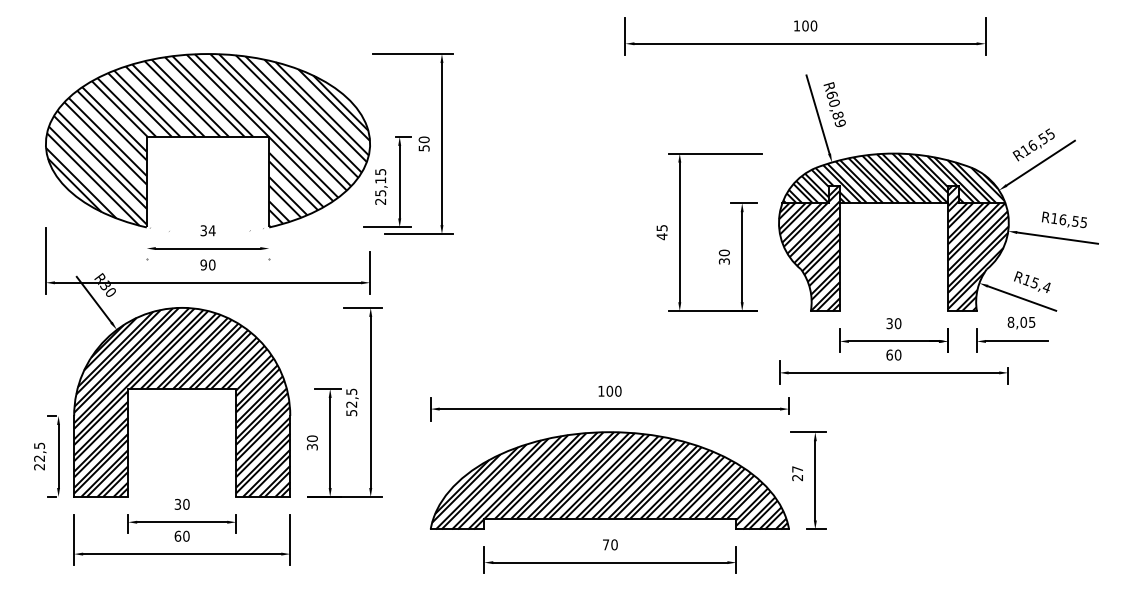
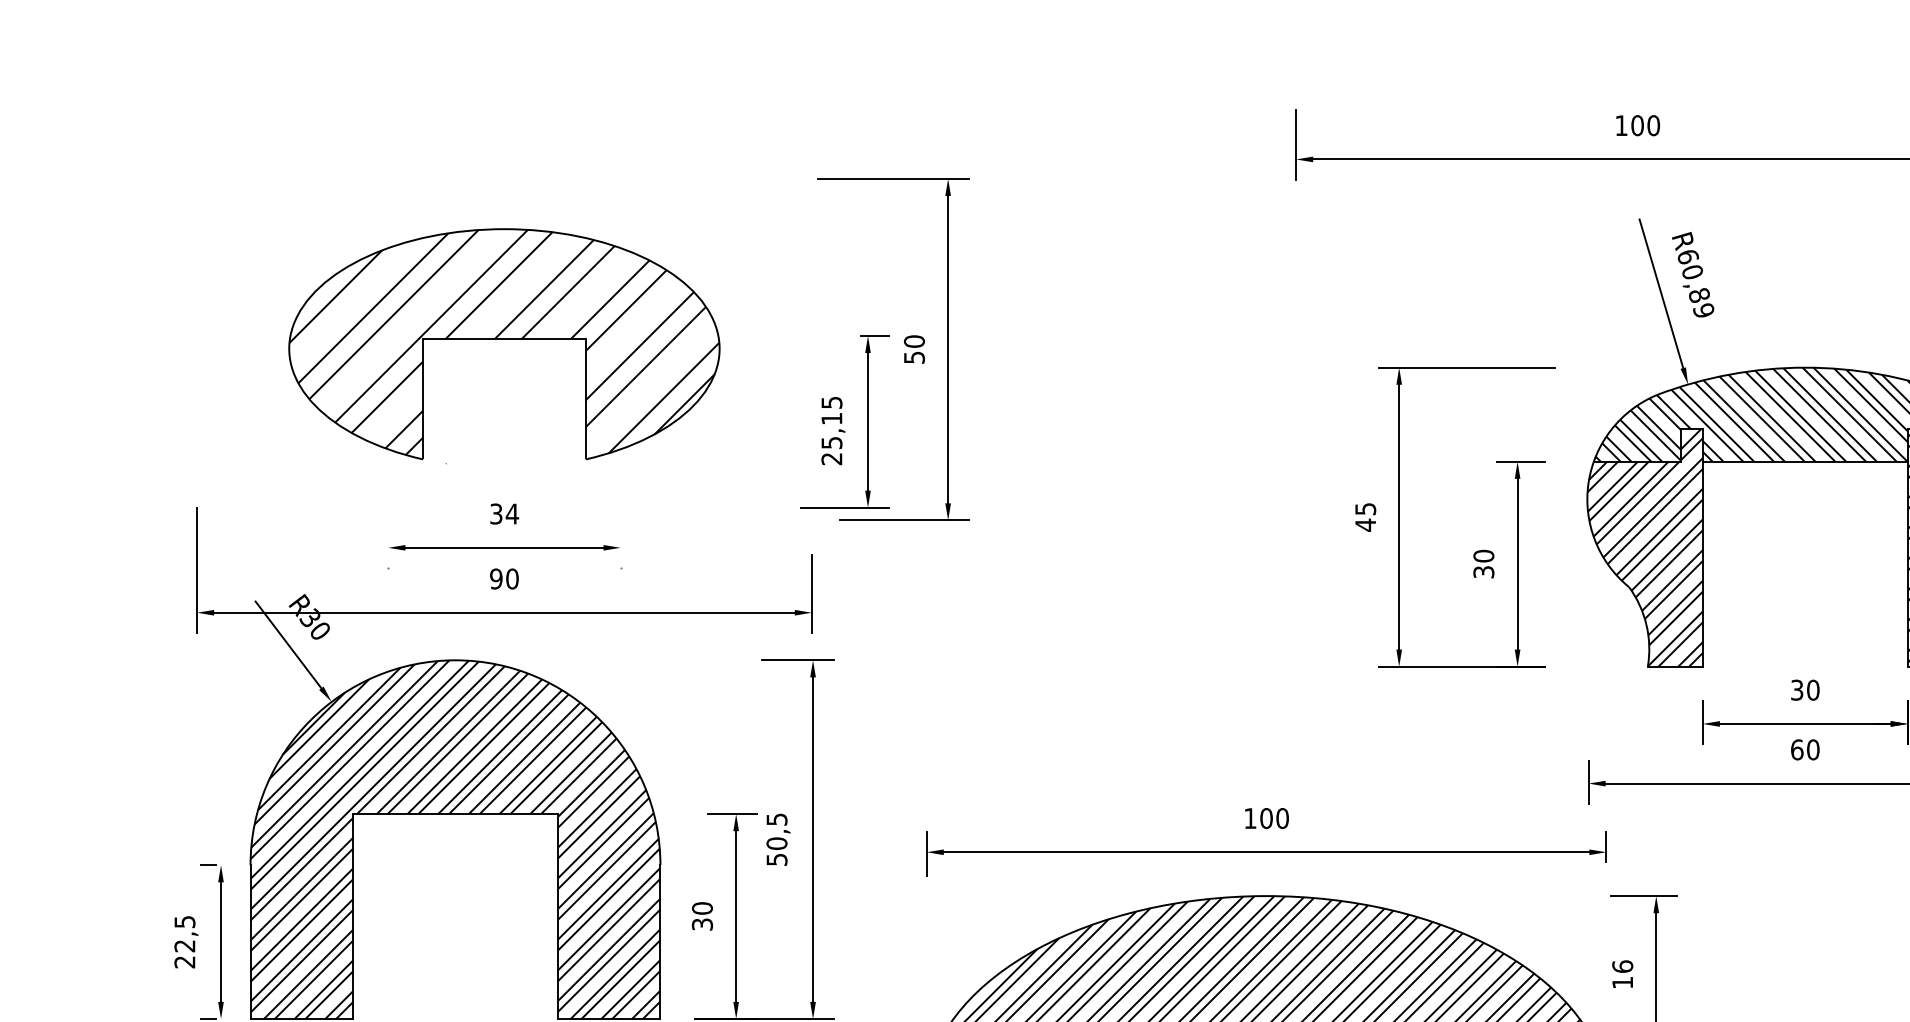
part: (207, 142) -> (503, 346), size x0.7
text: (351, 404) -> (776, 843), 52,5 -> 50,5
text: (797, 473) -> (1622, 974), 27 -> 16

